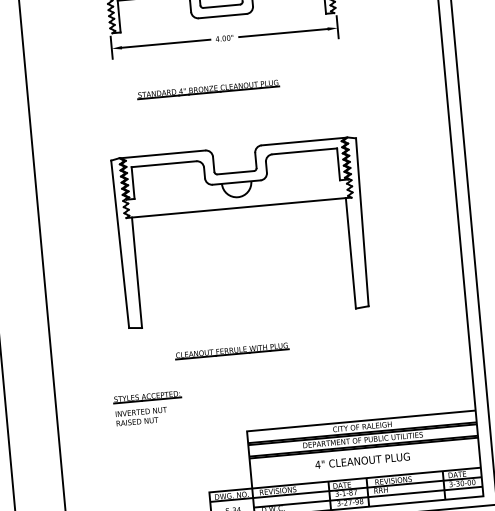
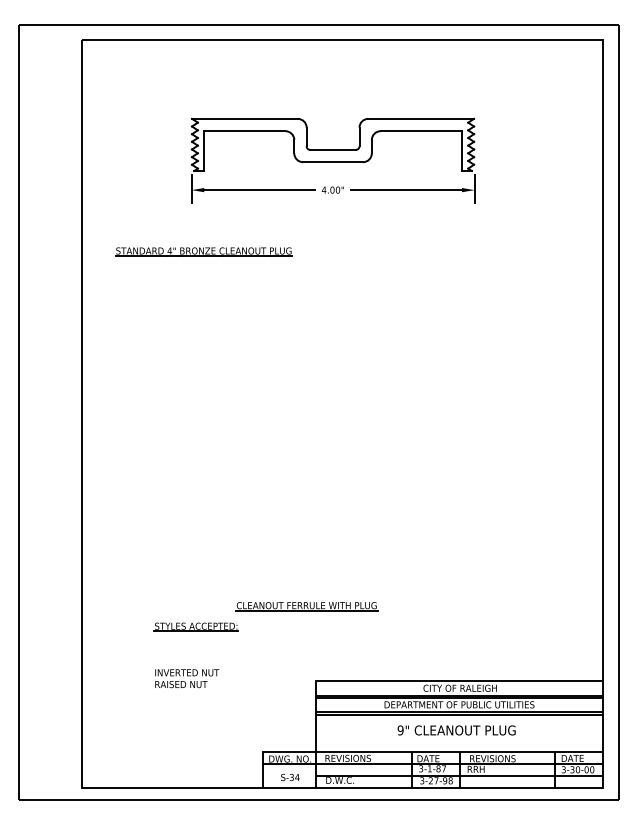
part: (207, 89) -> (203, 251), moved
part: (238, 208) -> (331, 402), removed
part: (231, 351) -> (306, 606), moved
text: (141, 416) -> (187, 678), moved
text: (317, 464) -> (400, 730), 4" -> 9"

